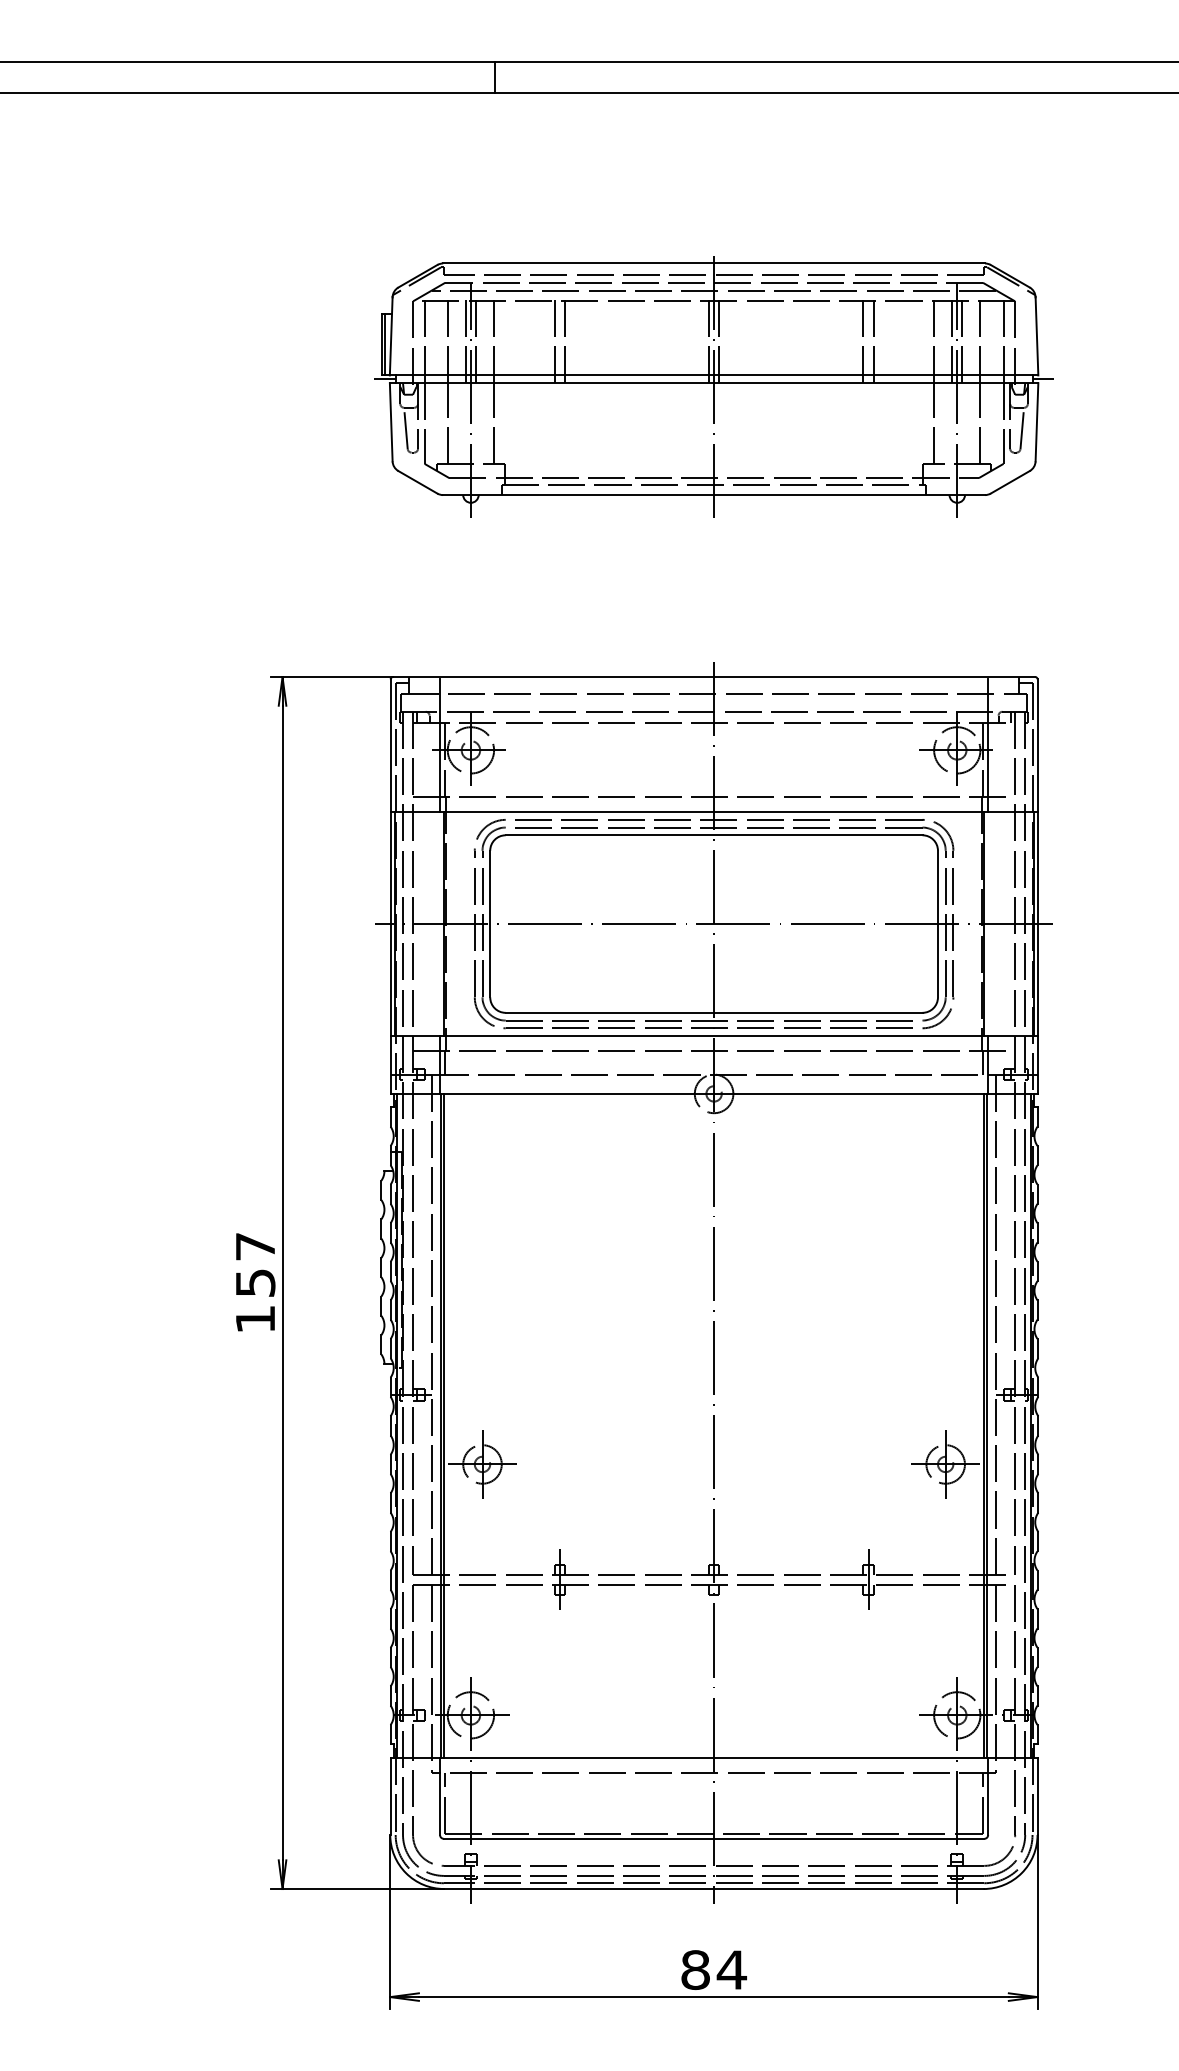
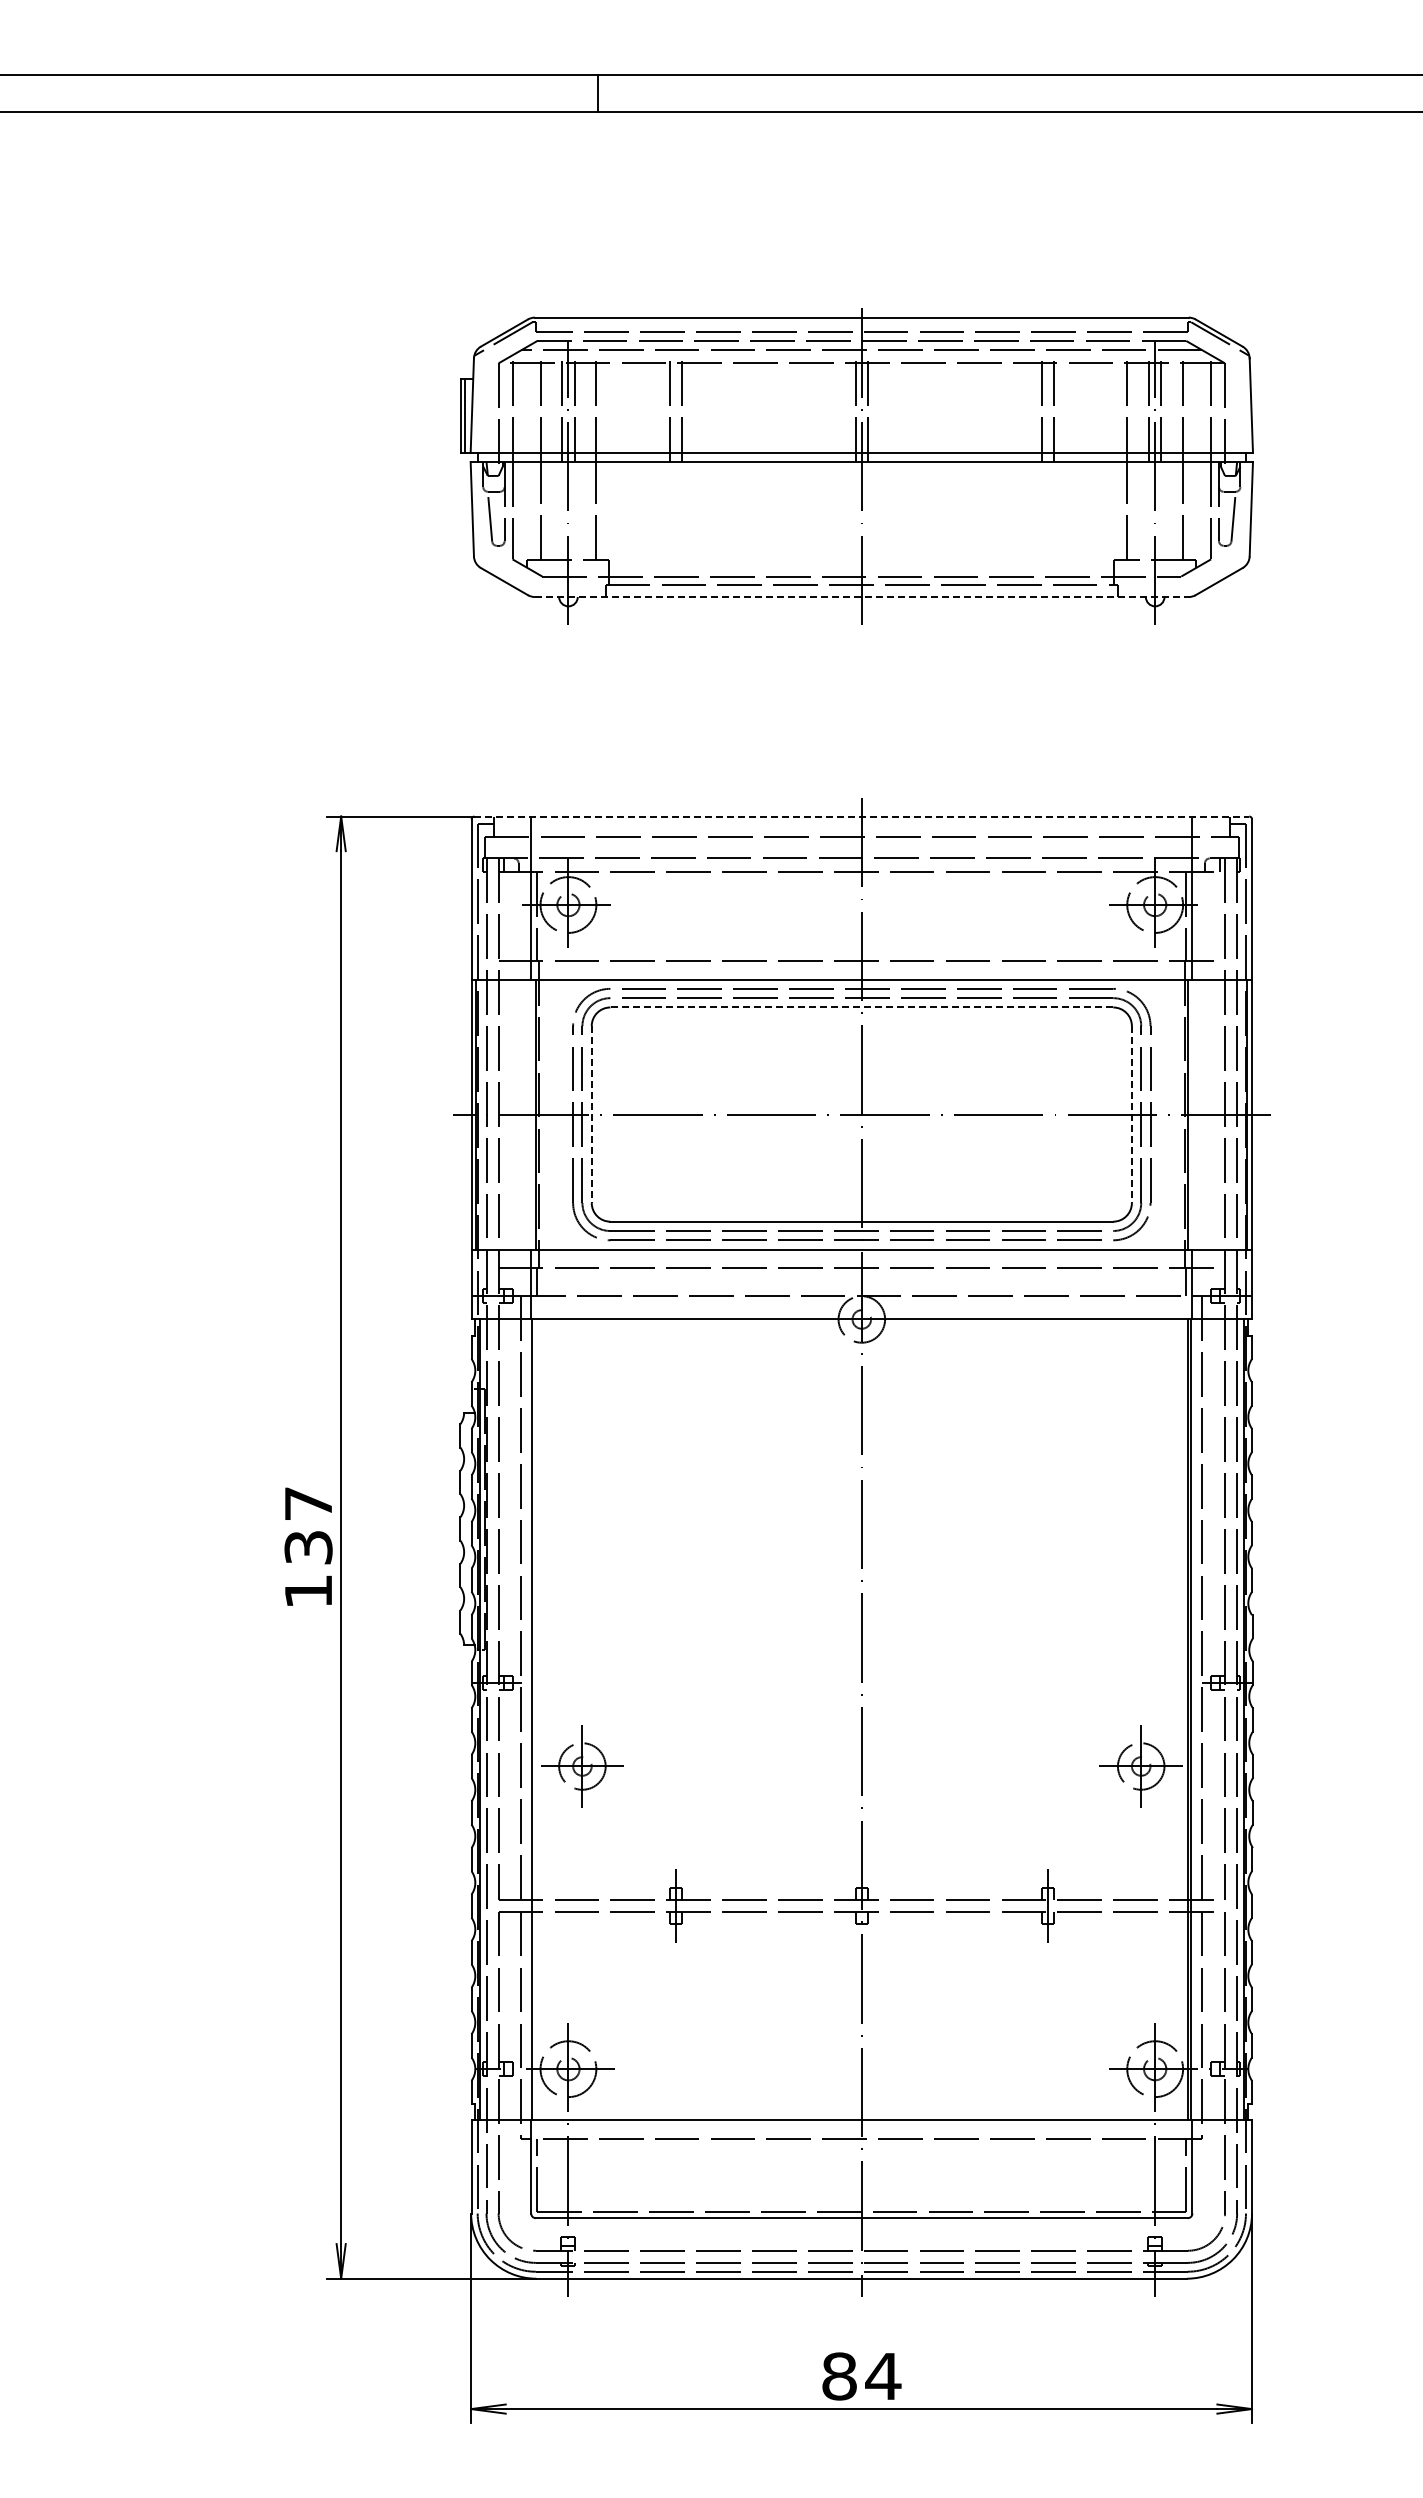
line: (384, 379) -> (464, 457), removed
line: (1042, 379) -> (1258, 457), removed
line: (713, 495) -> (861, 597), solid -> dashed
line: (714, 677) -> (862, 816), solid -> dashed
line: (713, 835) -> (861, 1007), solid -> dashed
line: (490, 924) -> (591, 1115), solid -> dashed
line: (937, 924) -> (1131, 1115), solid -> dashed
text: (255, 1282) -> (308, 1547), 157 -> 137
line: (443, 1425) -> (535, 1719), removed

